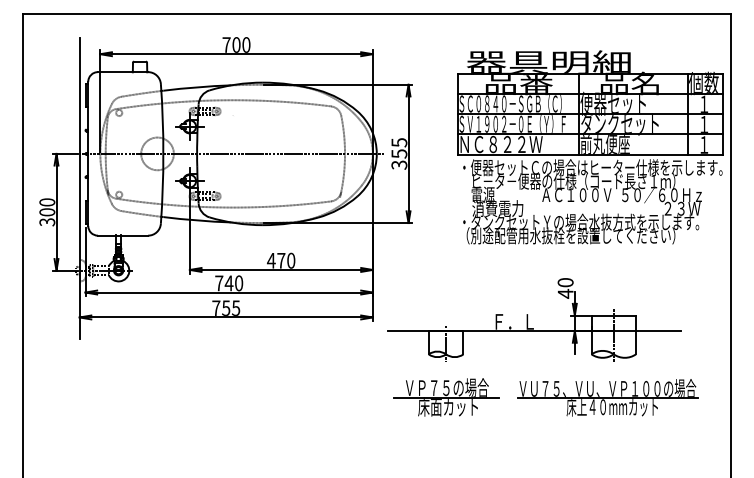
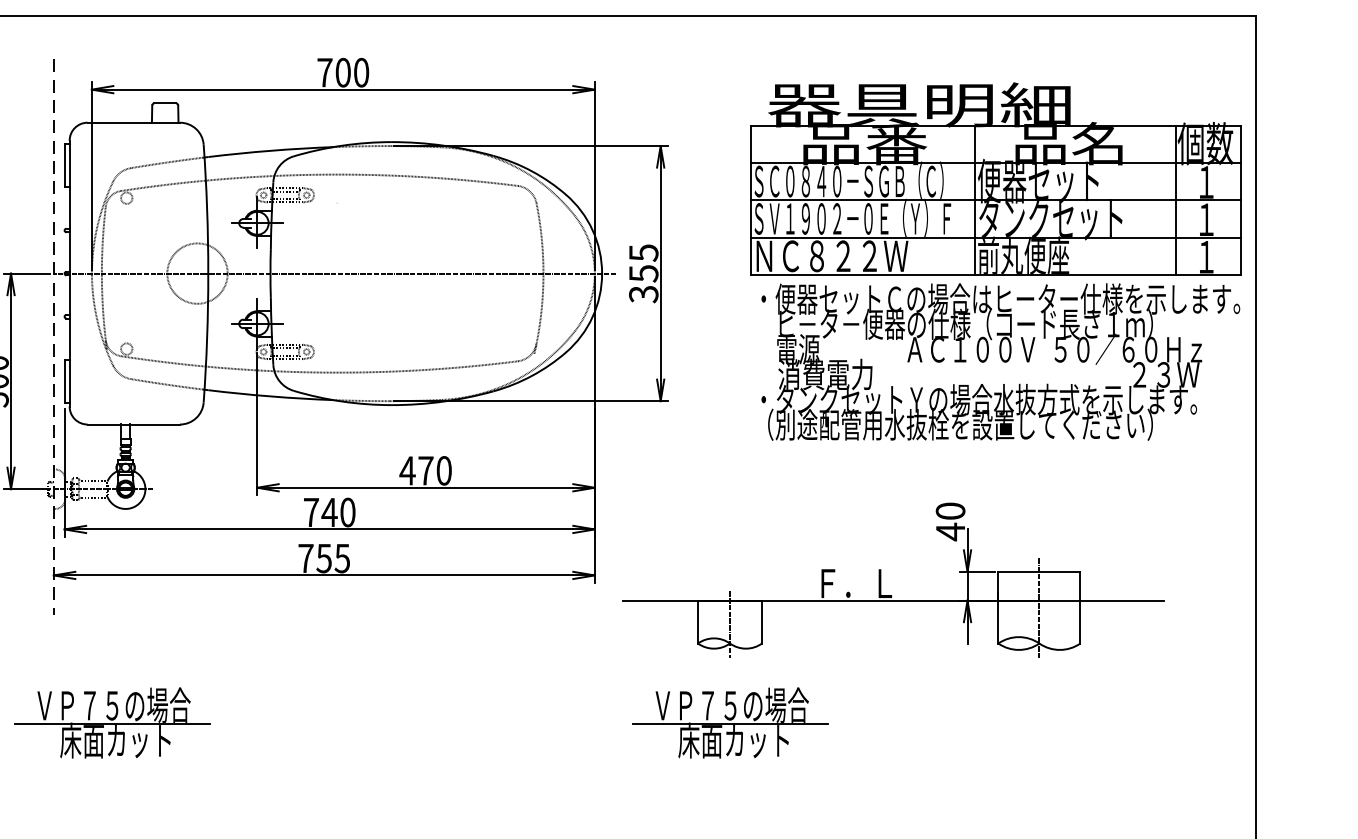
line: (79, 188) -> (53, 337), solid -> dashed
part: (111, 397) -> (112, 723), added
part: (607, 397) -> (1027, 723), removed

